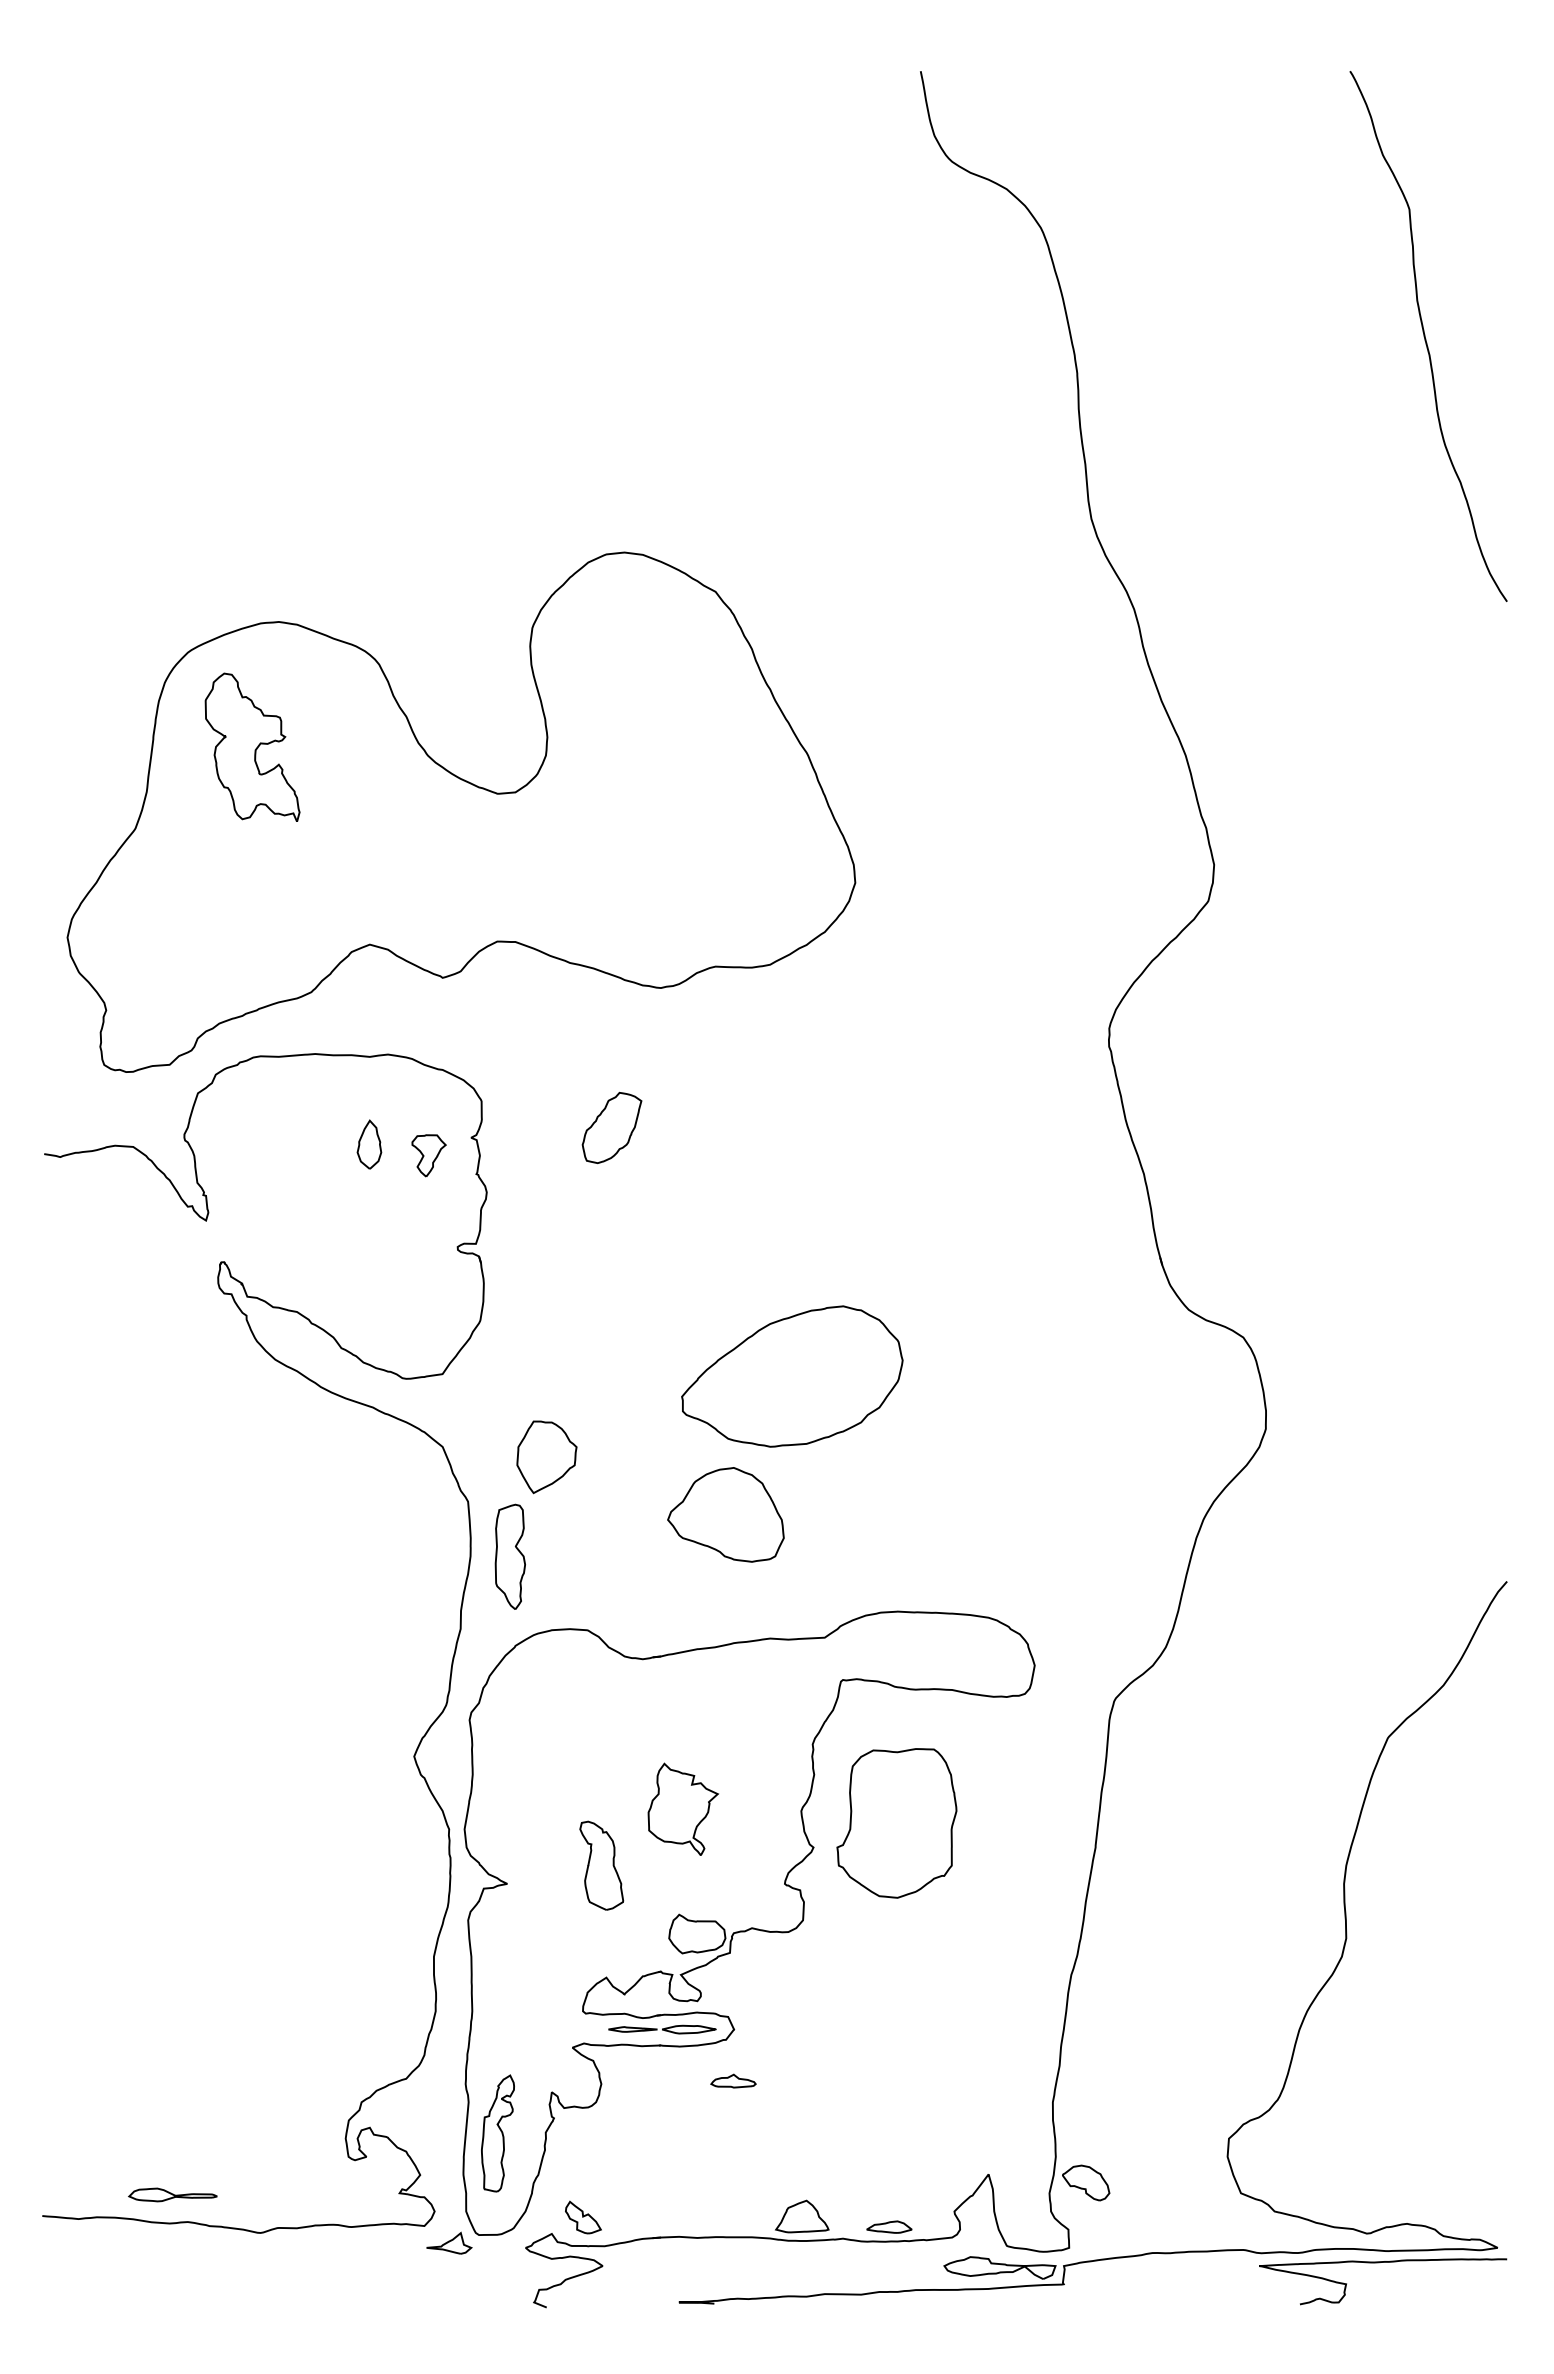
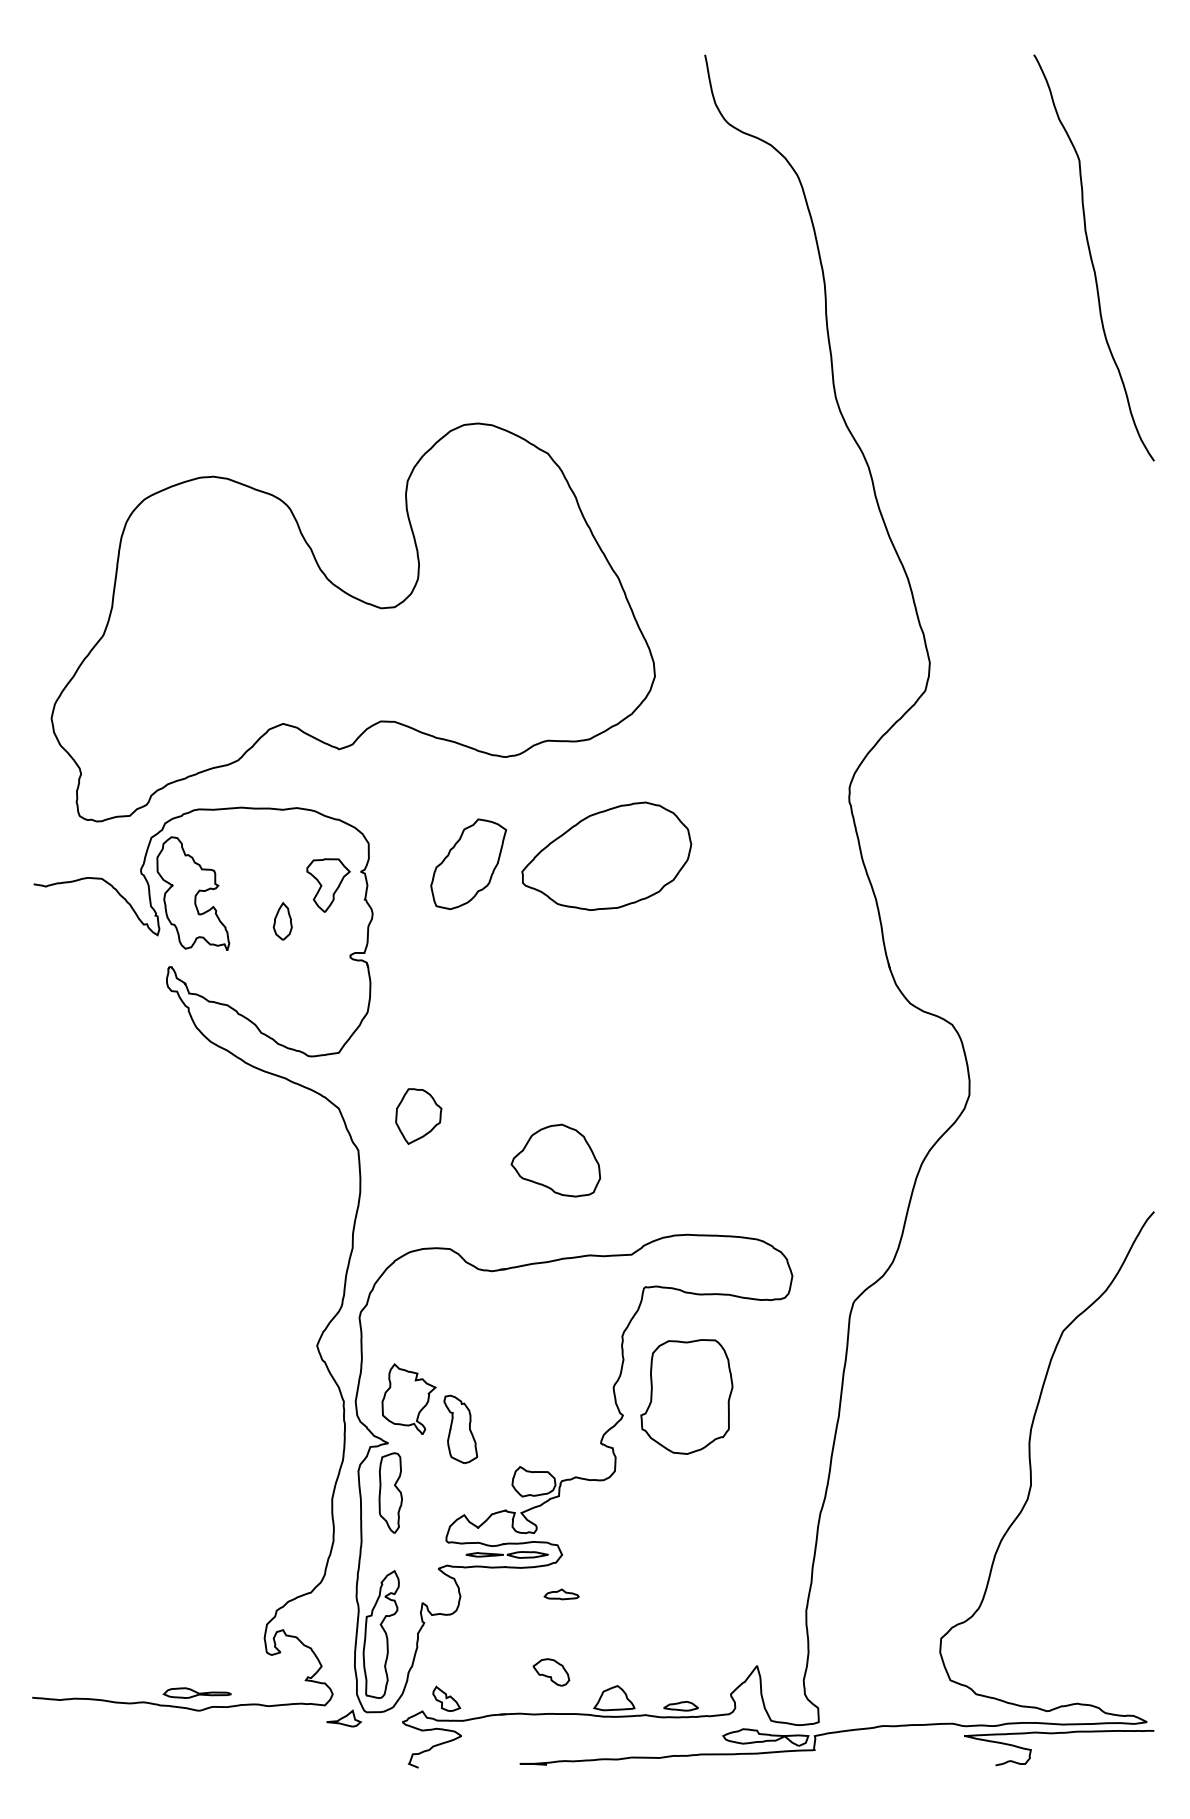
part: (252, 746) -> (193, 893), moved
part: (611, 1127) -> (468, 863), size x1.67
part: (369, 1144) -> (282, 921), moved
part: (428, 1155) -> (328, 885), size x1.67
part: (792, 1376) -> (606, 856), moved
part: (509, 1556) -> (390, 1492), moved
part: (682, 1808) -> (408, 1398), moved
part: (497, 2133) -> (380, 1634), size x1.43
part: (1086, 2182) -> (551, 1672), moved
part: (172, 2194) -> (197, 1692), moved

